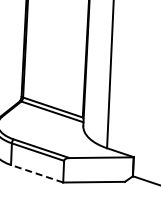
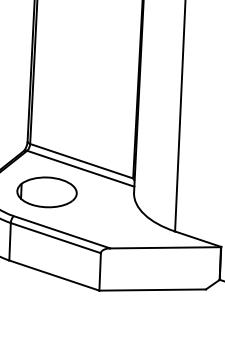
part: (32, 125) -> (46, 192), added
line: (37, 173) -> (54, 275), dashed -> solid

